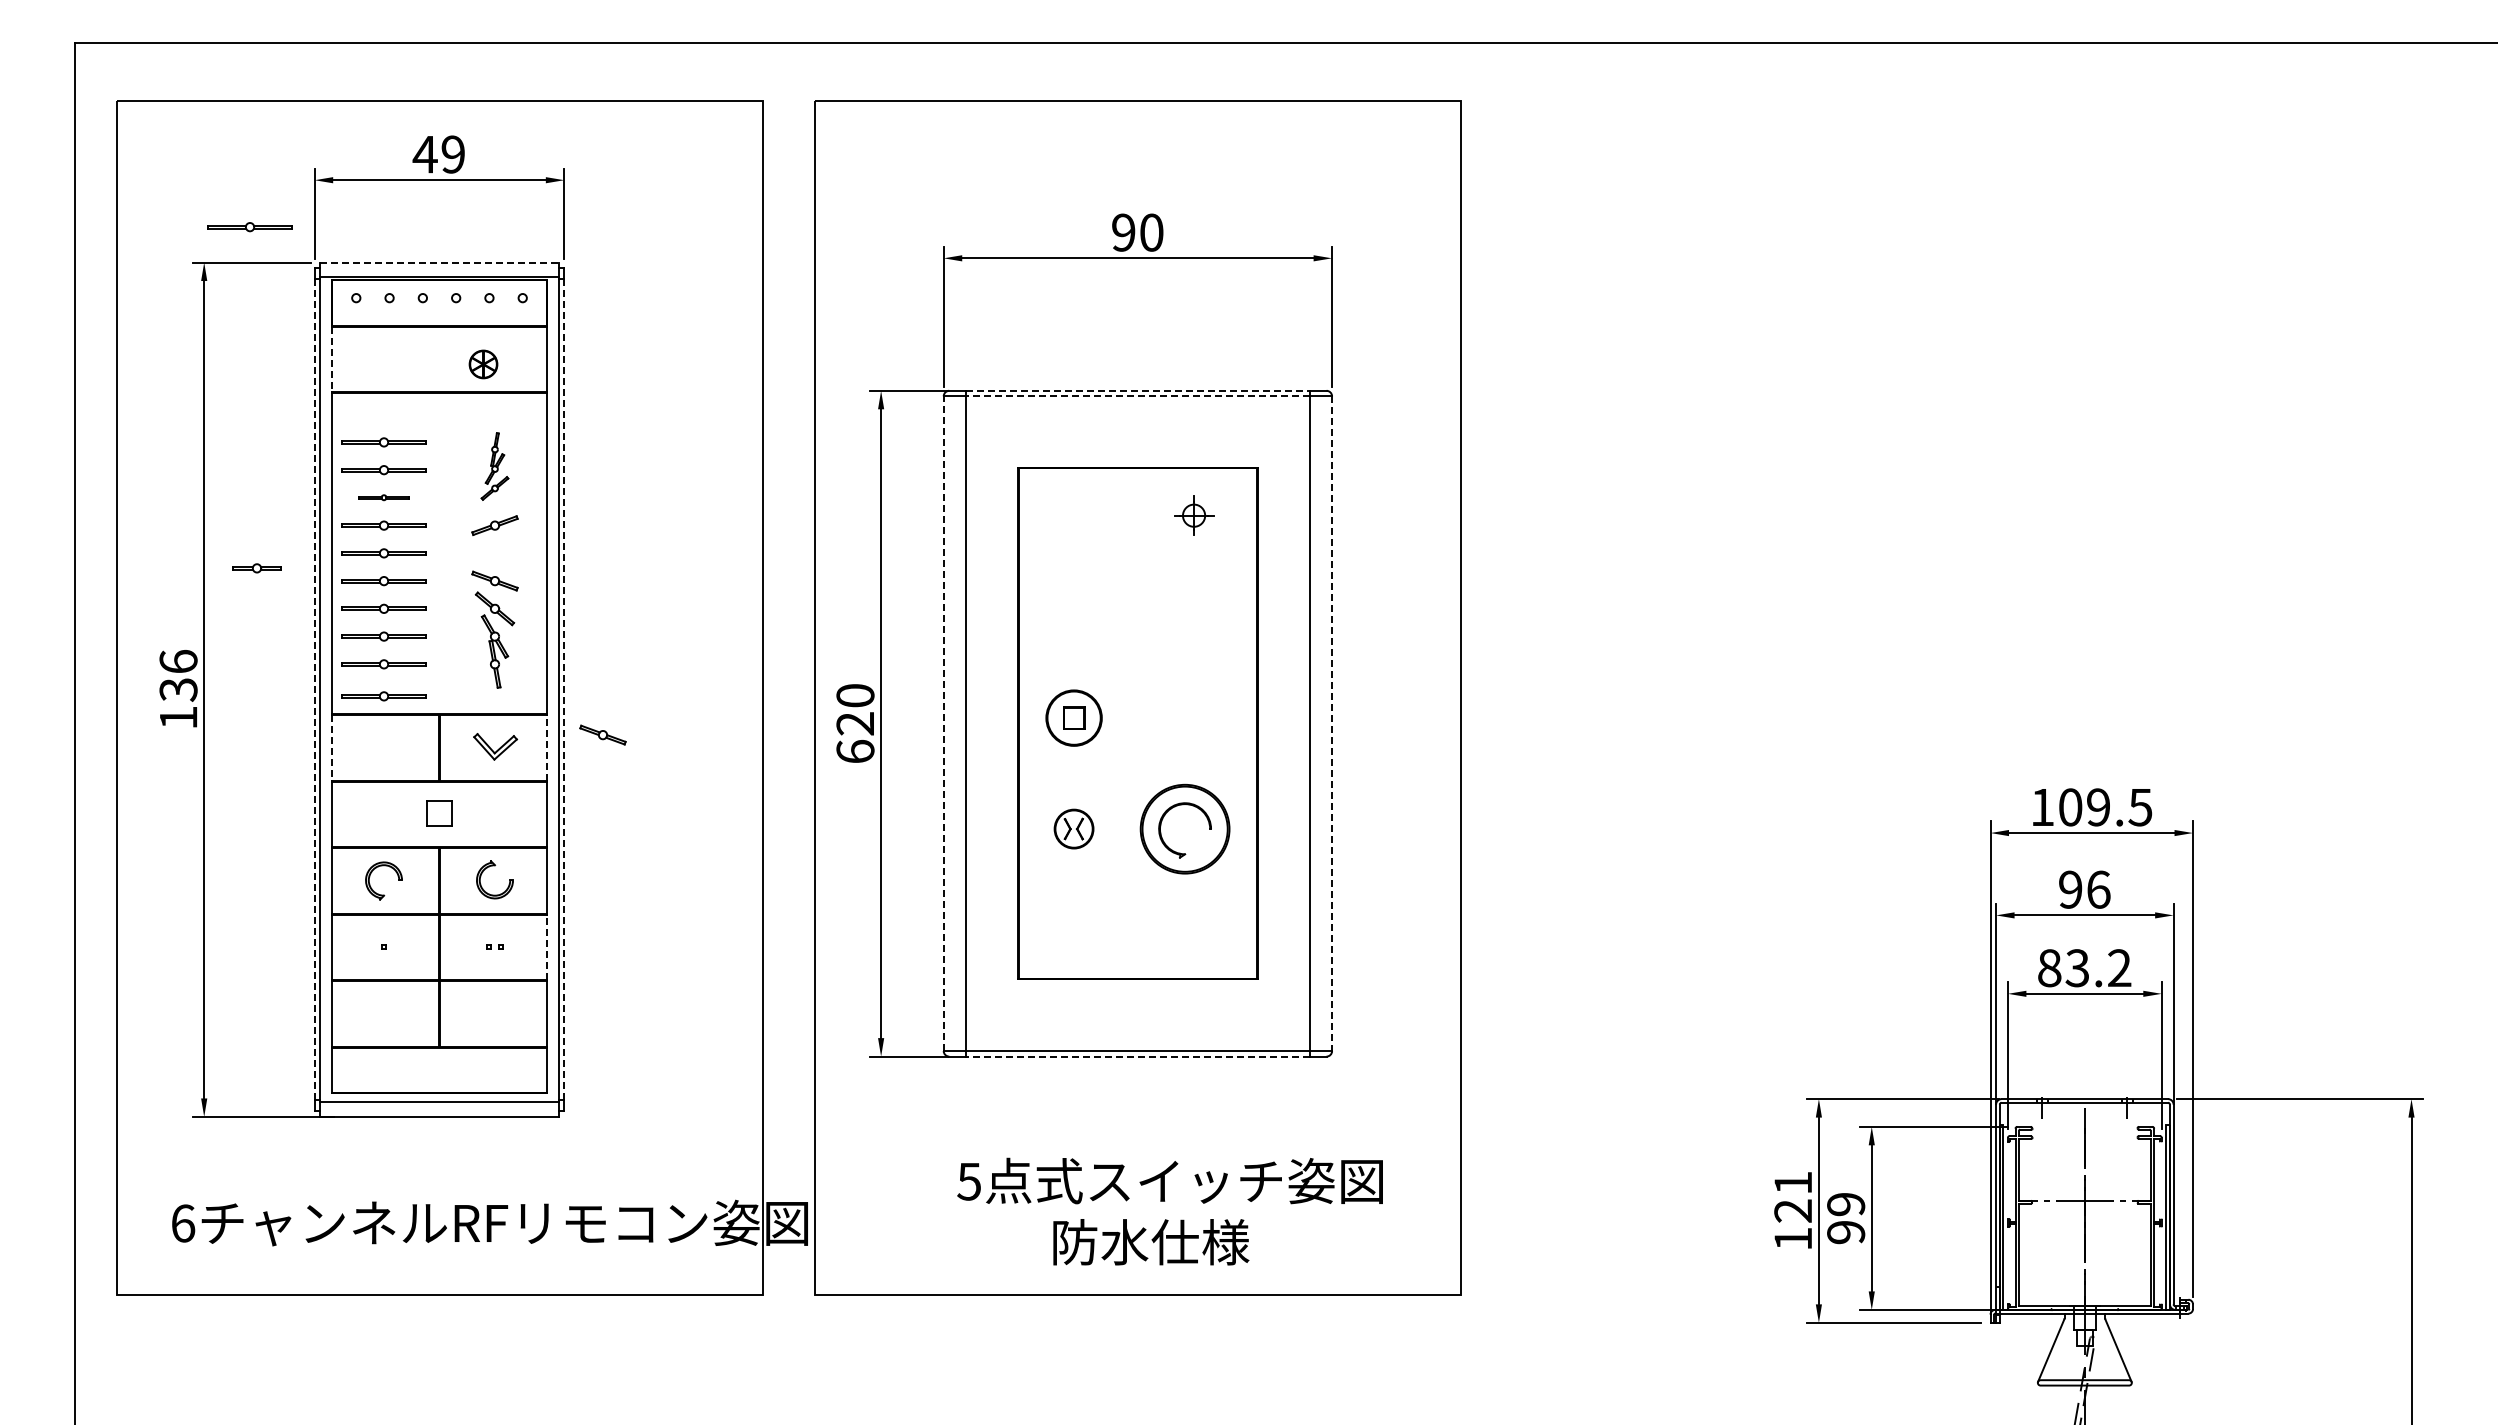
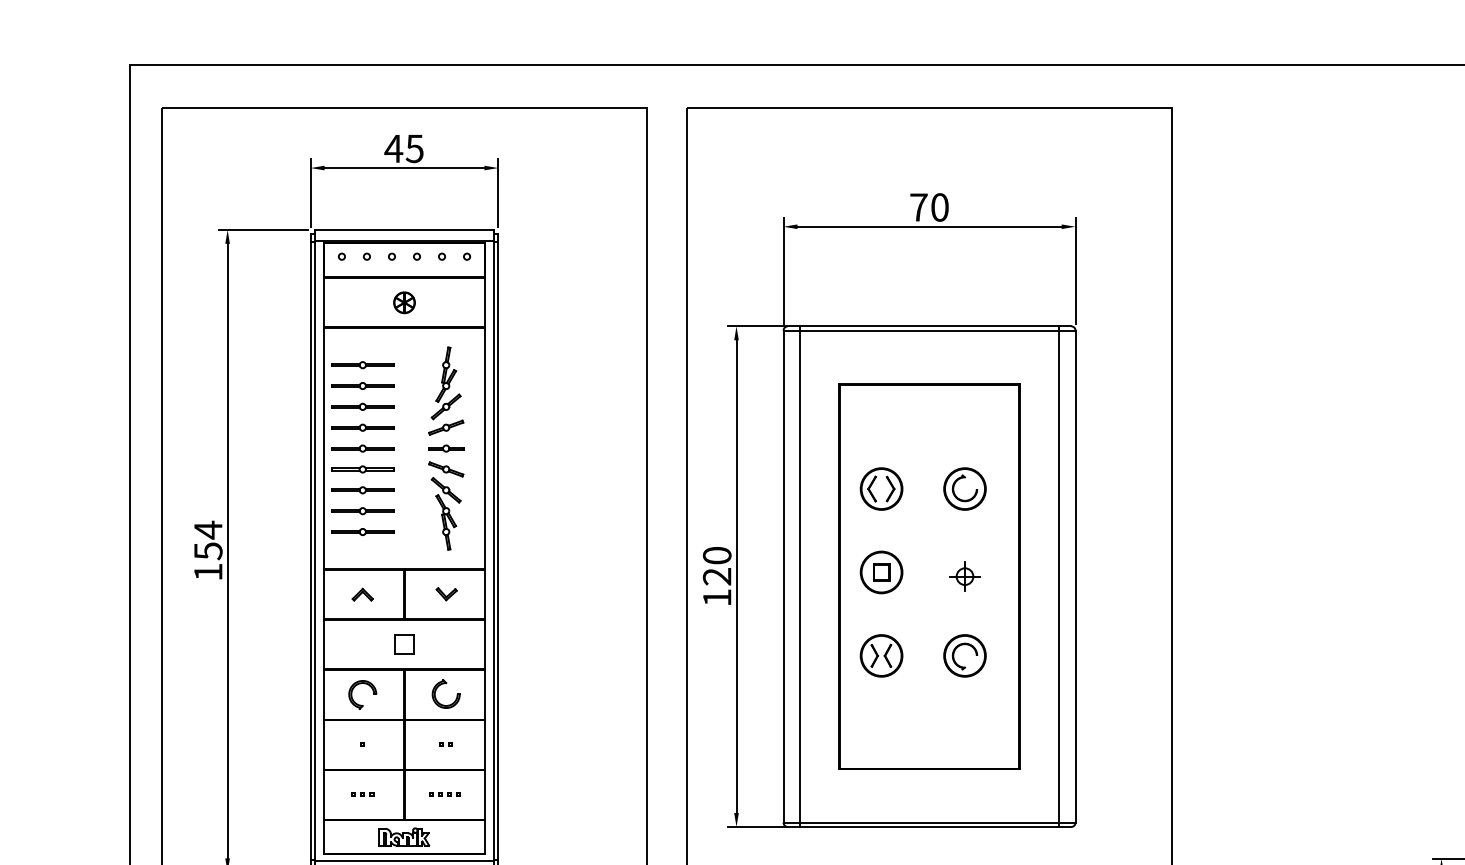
text: (452, 154) -> (414, 148), 49 -> 45
part: (249, 227) -> (261, 203), removed
text: (1123, 232) -> (918, 207), 90 -> 70
line: (440, 262) -> (405, 229), dashed -> solid
line: (332, 359) -> (324, 302), dashed -> solid
part: (483, 364) -> (404, 302), moved
line: (1137, 390) -> (929, 326), dashed -> solid
line: (1137, 396) -> (929, 330), dashed -> solid
part: (494, 466) -> (445, 383), size x1.43
part: (383, 497) -> (362, 406), size x1.67
part: (1194, 515) -> (965, 576), moved
part: (256, 568) -> (445, 448), moved
part: (1073, 606) -> (881, 488), added
part: (1184, 606) -> (964, 488), added
text: (178, 675) -> (208, 540), 136 -> 154
line: (314, 689) -> (310, 550), dashed -> solid
line: (564, 689) -> (498, 550), dashed -> solid
part: (383, 696) -> (362, 556), removed
line: (943, 723) -> (783, 576), dashed -> solid
line: (1332, 724) -> (1075, 577), dashed -> solid
part: (602, 734) -> (527, 584), removed
line: (332, 747) -> (324, 594), dashed -> solid
part: (383, 747) -> (362, 594), added
part: (495, 747) -> (446, 594), size x0.62
line: (546, 747) -> (484, 594), dashed -> solid
text: (855, 750) -> (717, 596), 620 -> 120
part: (1073, 828) -> (881, 655), size x1.43
part: (1184, 828) -> (964, 655), size x0.62
line: (546, 947) -> (484, 744), dashed -> solid
part: (383, 1013) -> (362, 794), added
part: (493, 1013) -> (445, 794), added
line: (1137, 1056) -> (929, 826), dashed -> solid
part: (439, 1069) -> (404, 836), added

